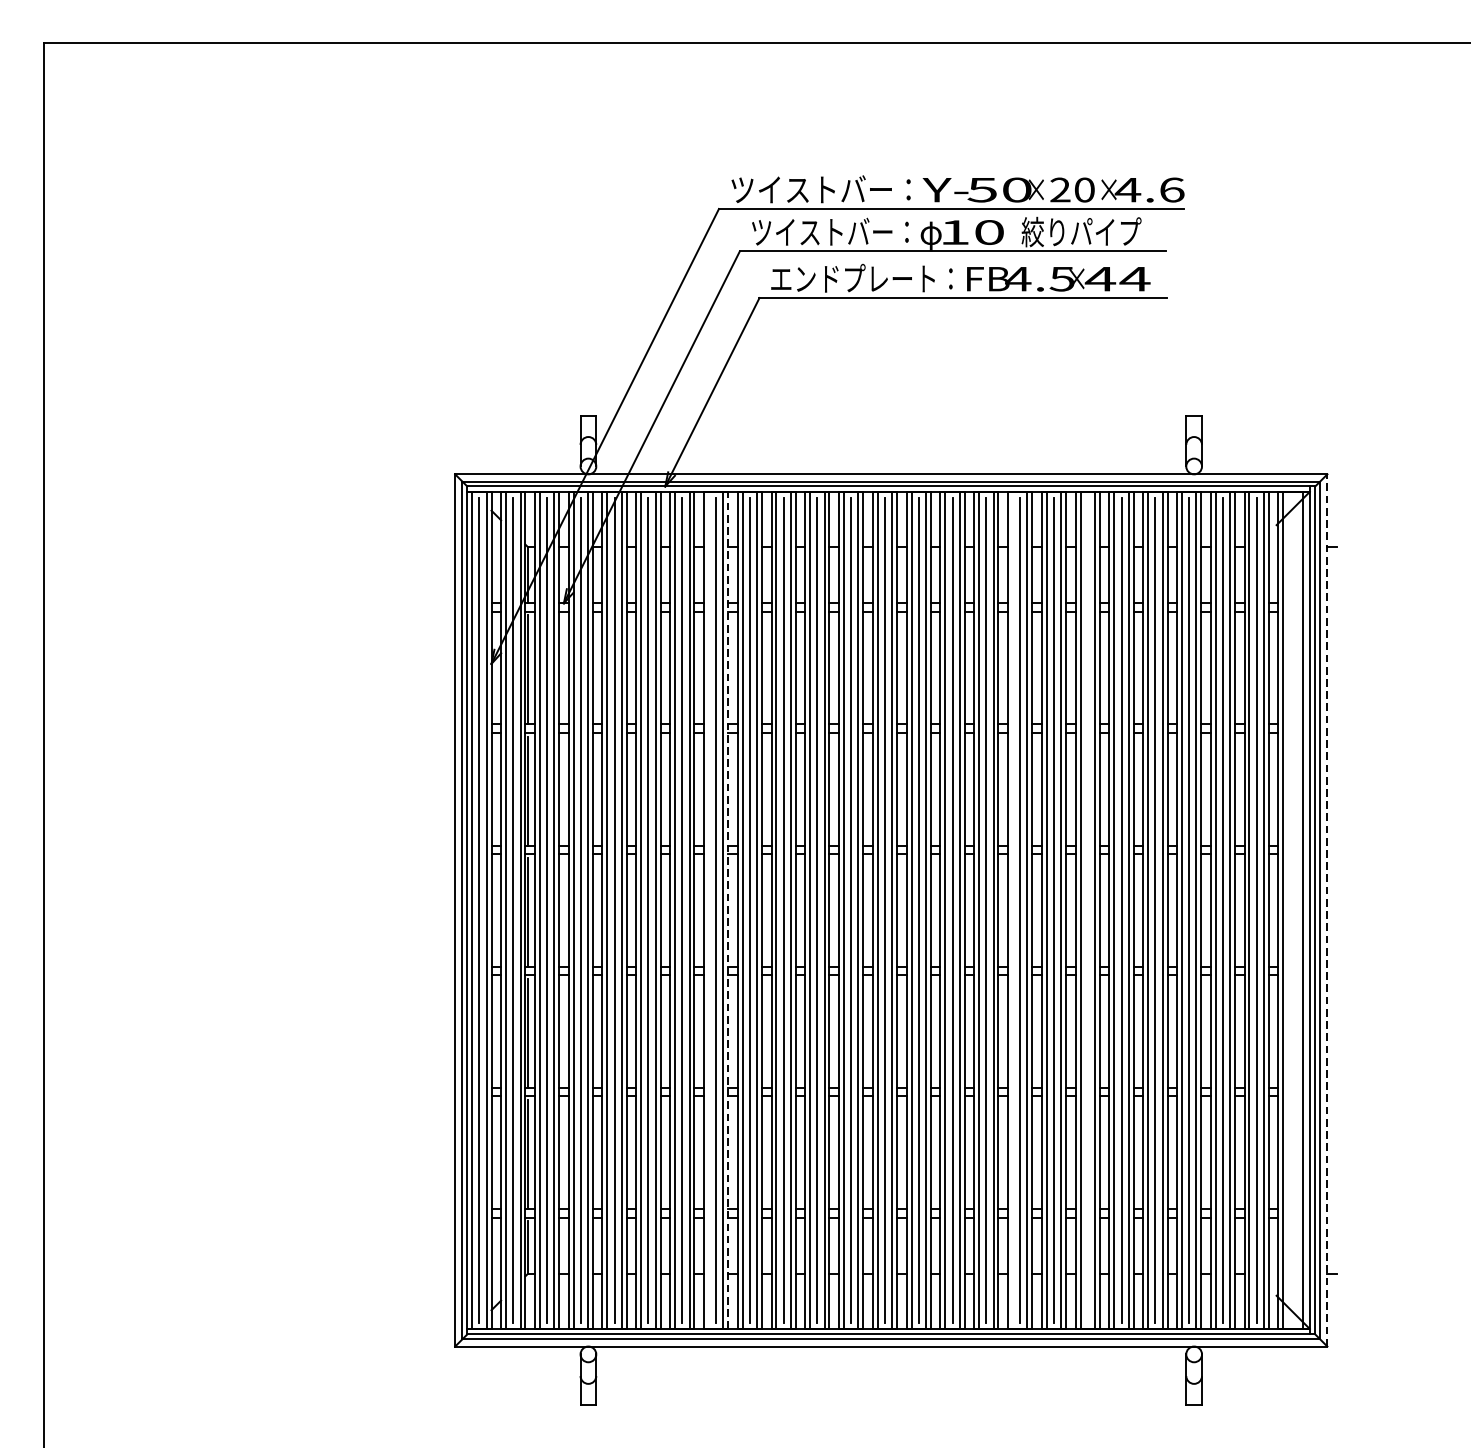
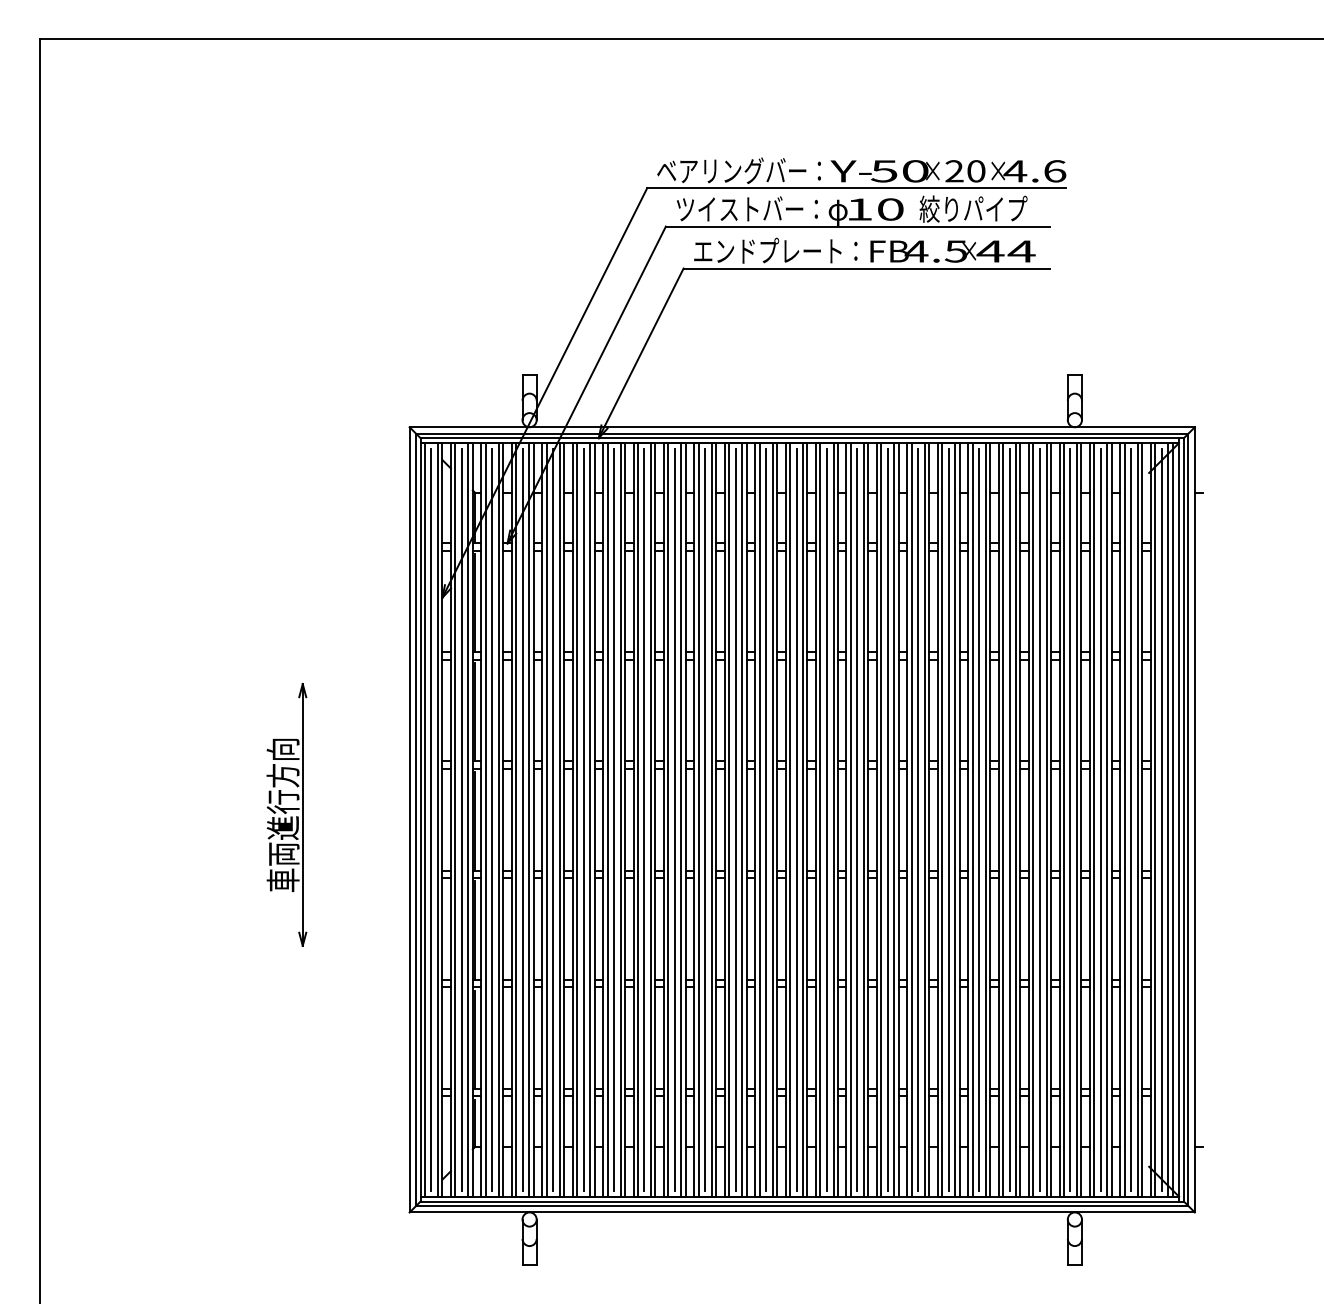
text: (820, 189) -> (738, 170), ツイストバー： -> ベアリングバー：
part: (318, 904) -> (286, 814), added
line: (708, 910) -> (637, 819), added
line: (728, 910) -> (655, 819), dashed -> solid
line: (1012, 910) -> (911, 819), added
line: (1088, 910) -> (979, 819), added
line: (1290, 910) -> (1161, 819), added
line: (1298, 910) -> (1168, 819), added
line: (1327, 910) -> (1194, 819), dashed -> solid

